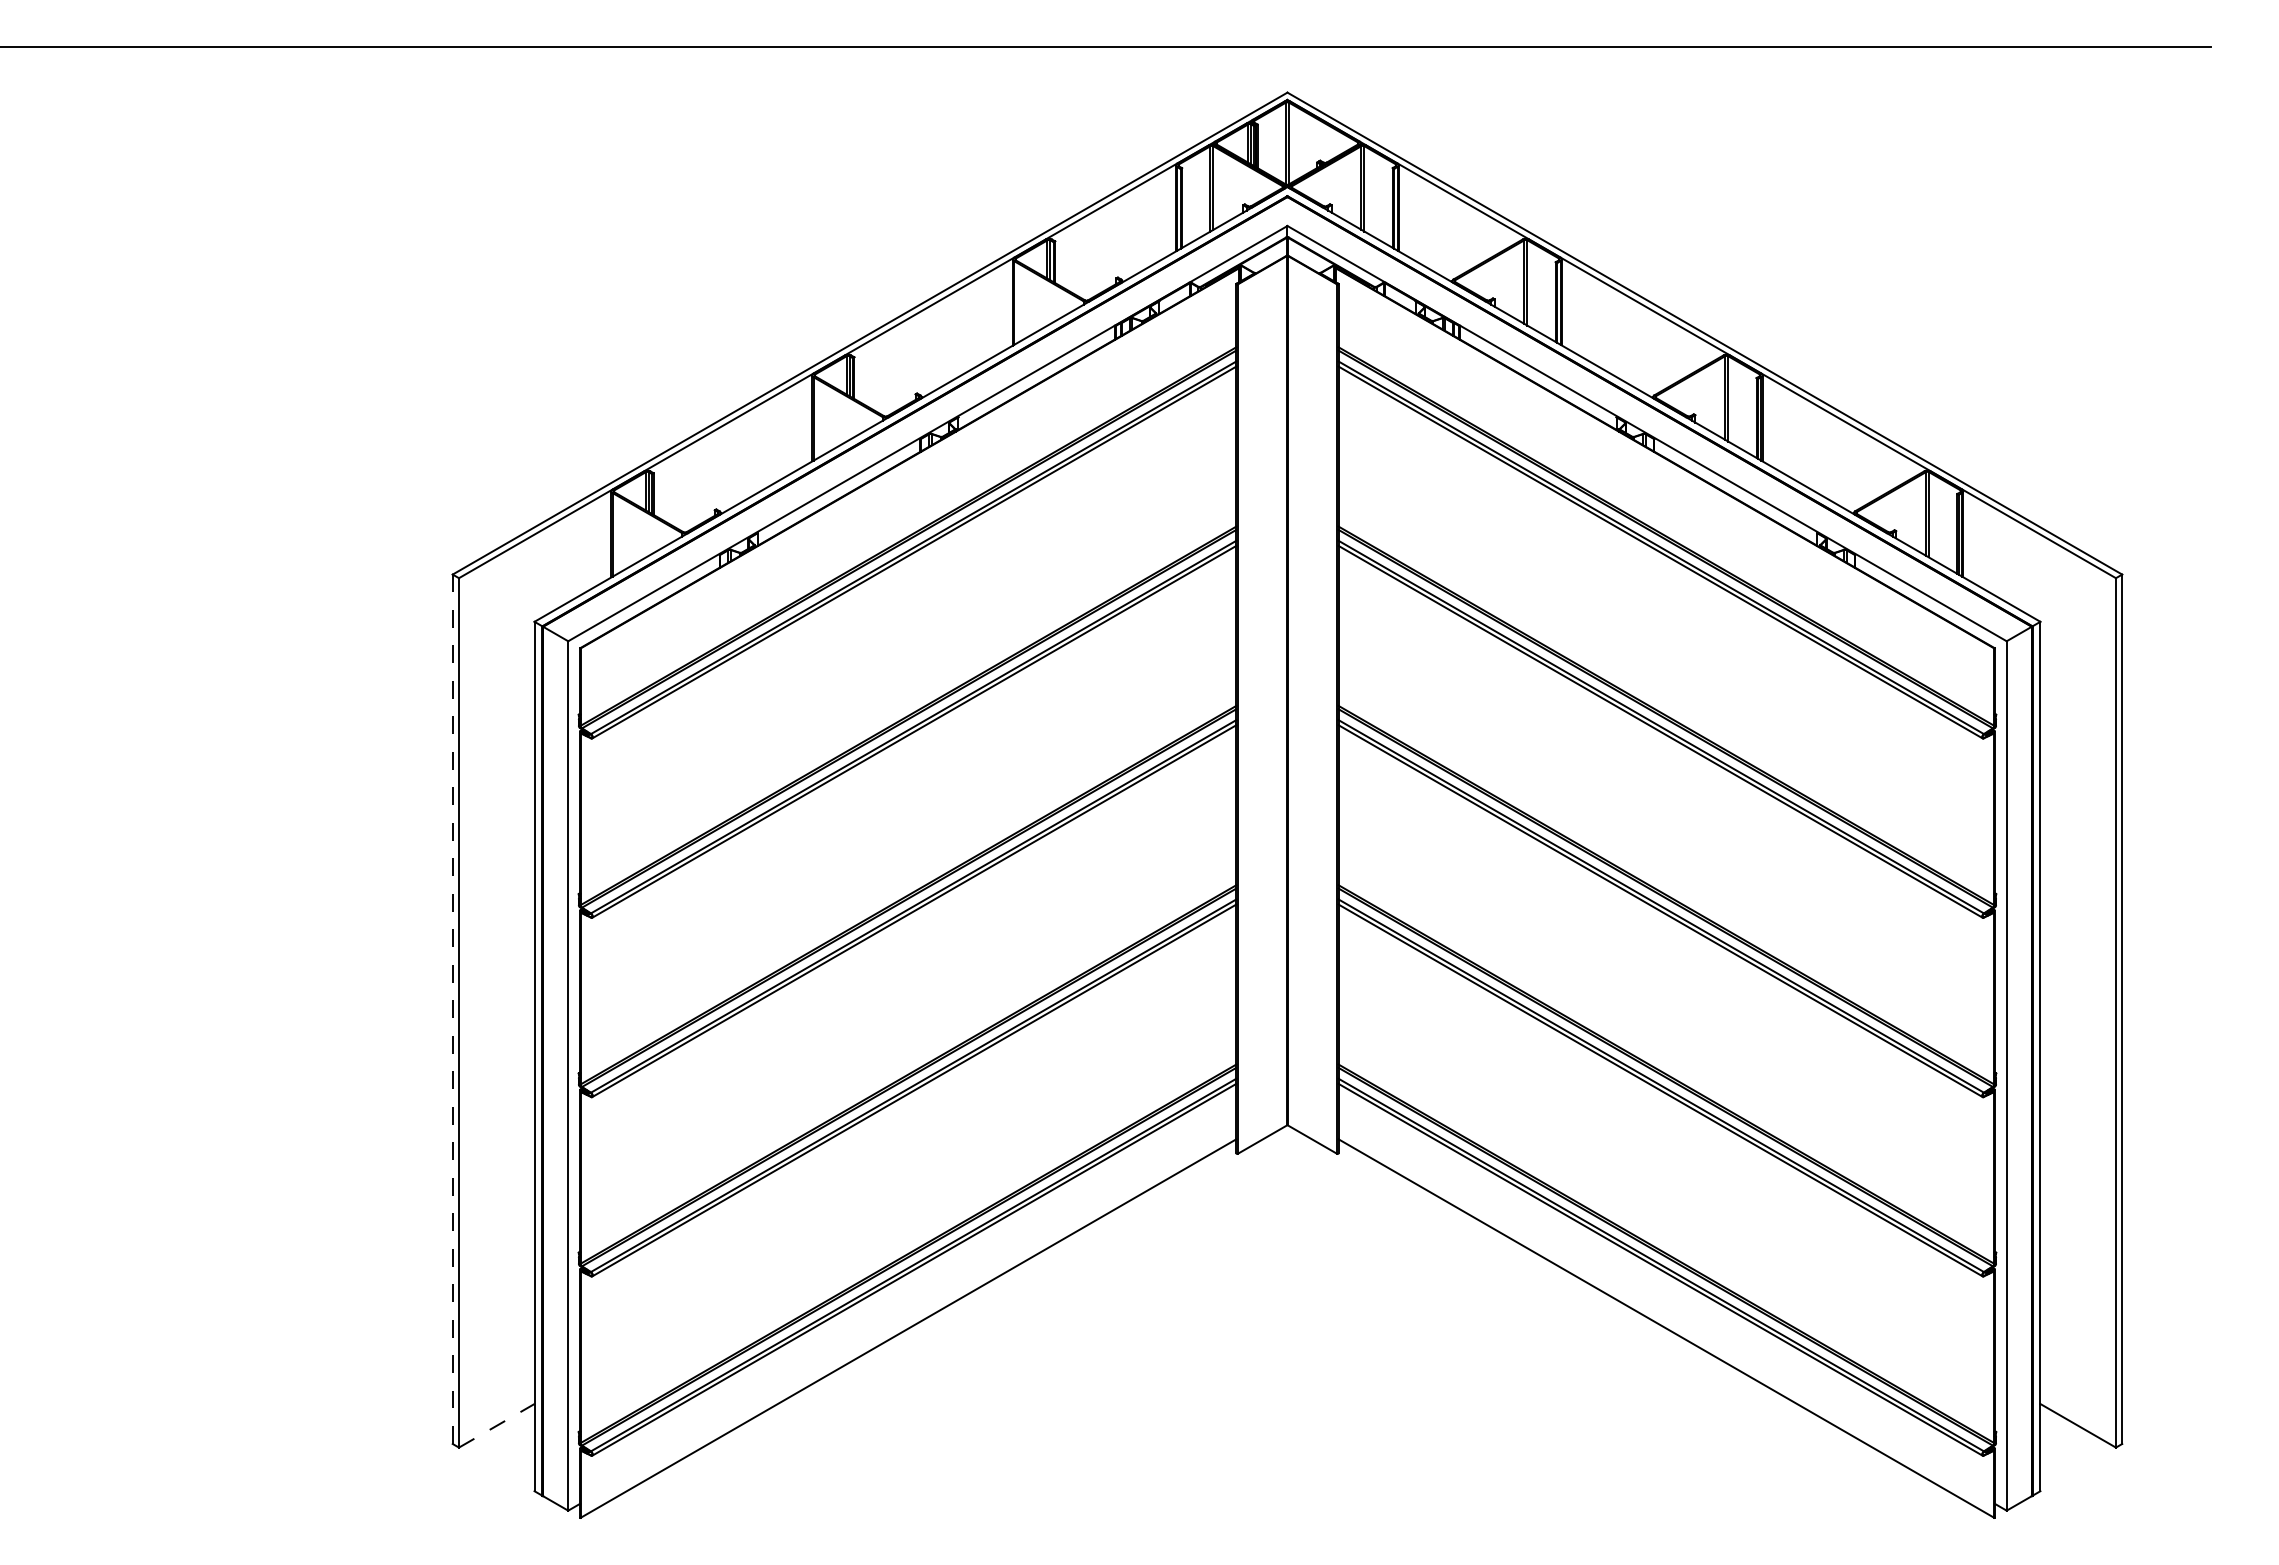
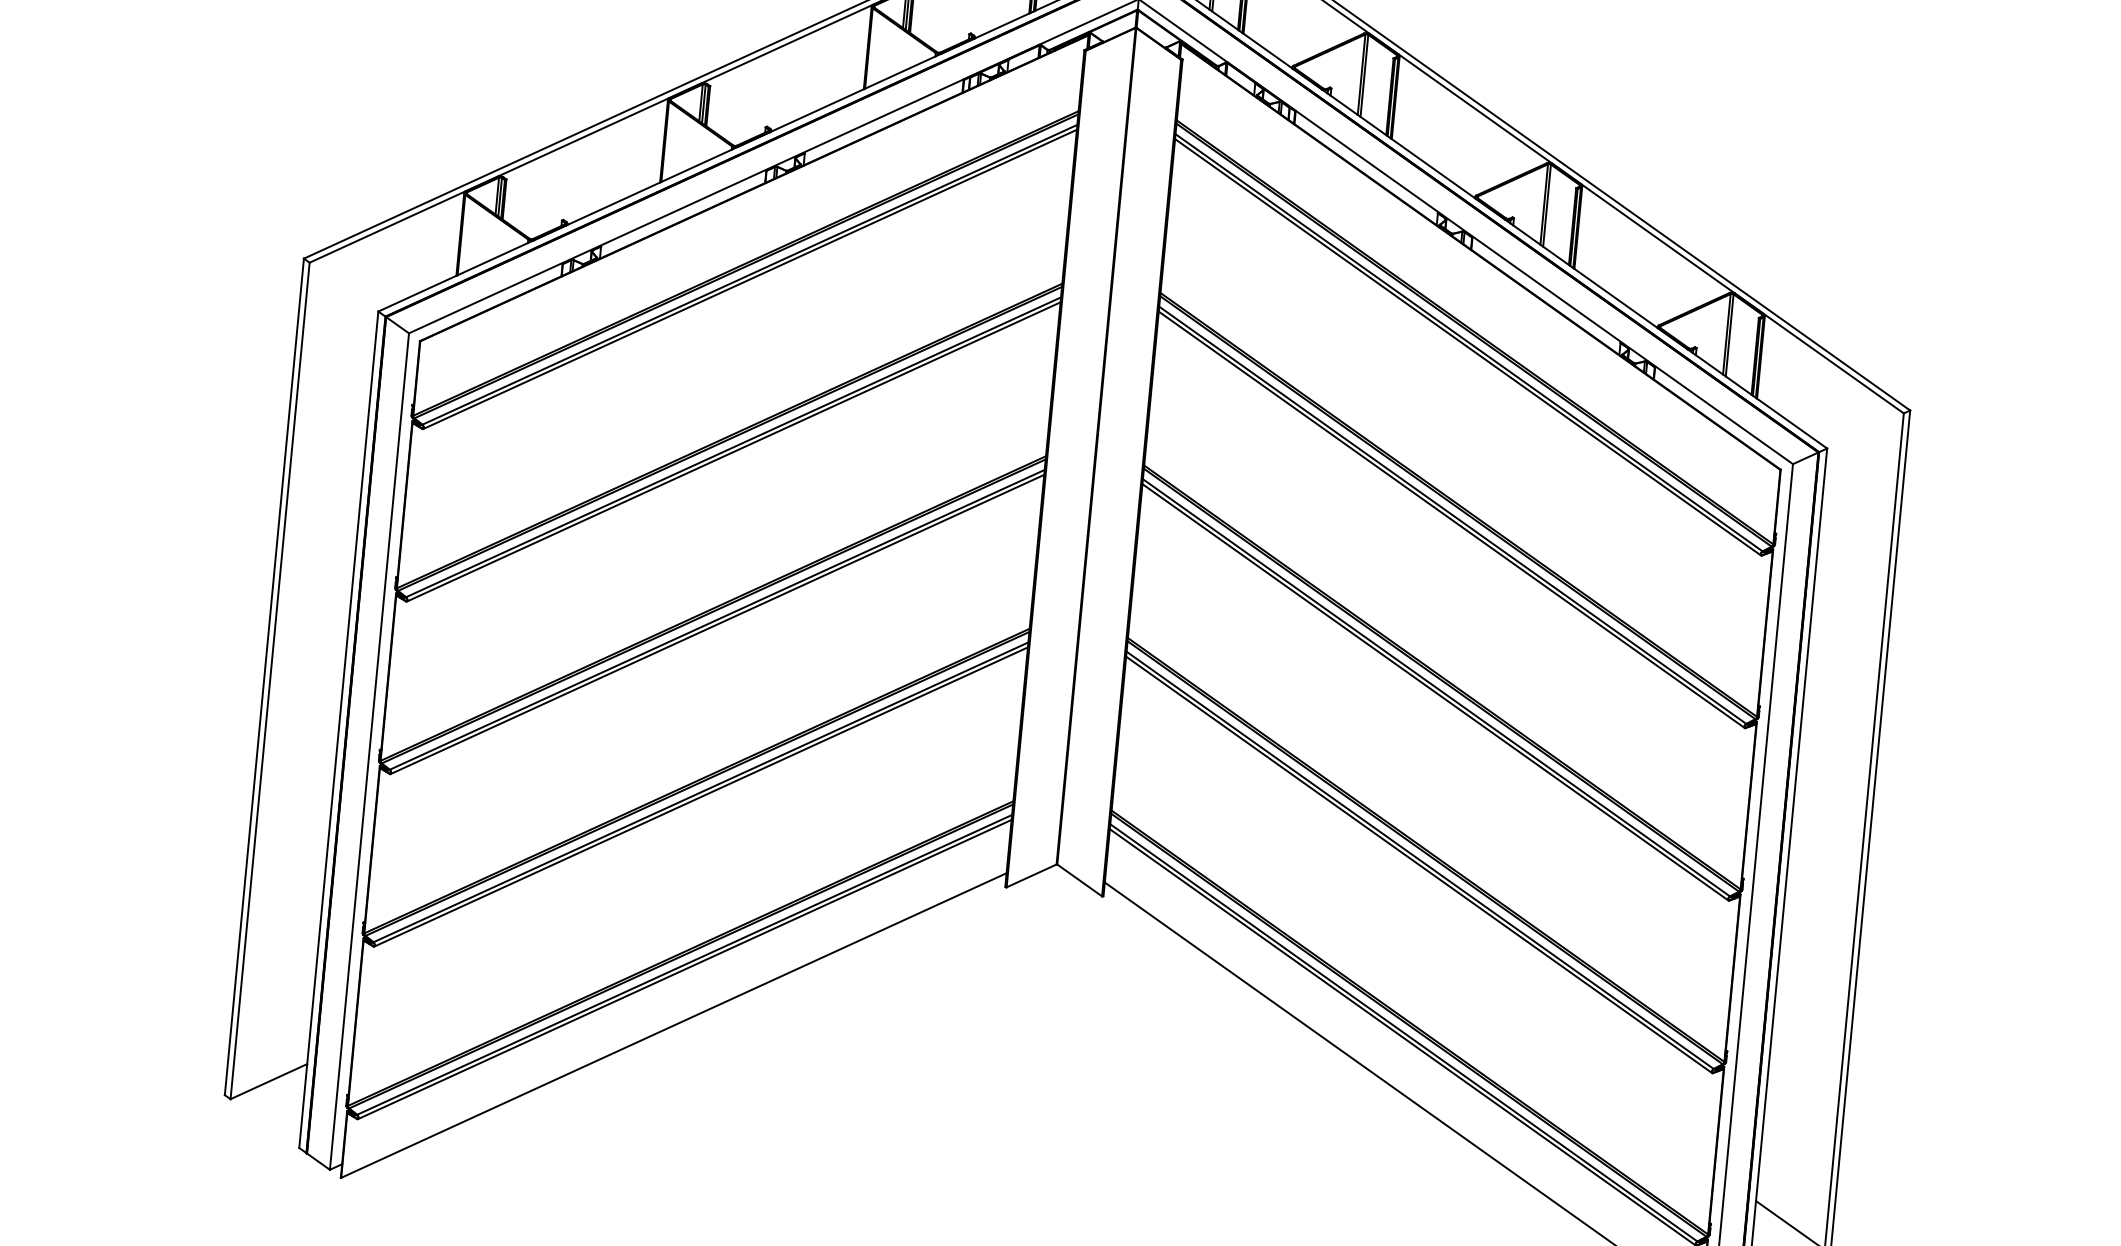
line: (452, 1009) -> (264, 677), dashed -> solid
line: (496, 1425) -> (268, 1081), dashed -> solid

